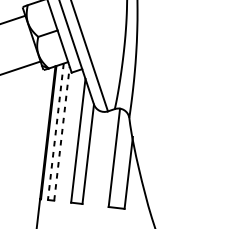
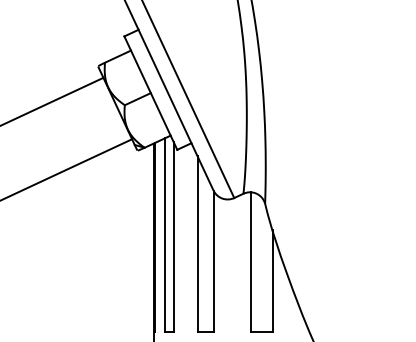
line: (55, 131) -> (164, 234), dashed -> solid
line: (61, 133) -> (173, 236), dashed -> solid

